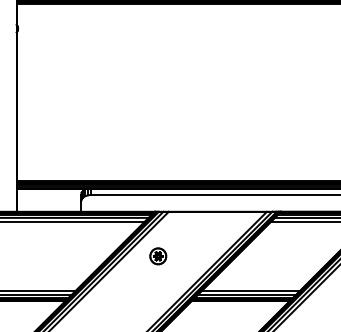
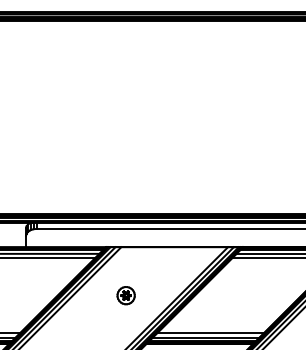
part: (158, 256) -> (126, 295), moved

